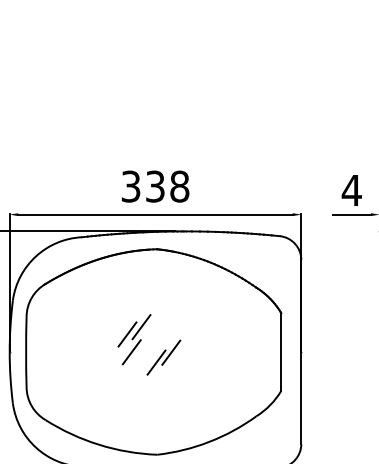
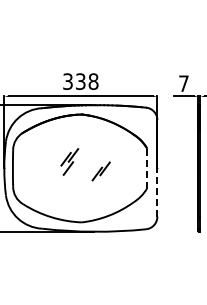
text: (351, 190) -> (183, 83), 4 -> 7
line: (280, 350) -> (146, 167), solid -> dashed
part: (162, 357) -> (100, 171), moved
line: (301, 397) -> (157, 192), solid -> dashed

